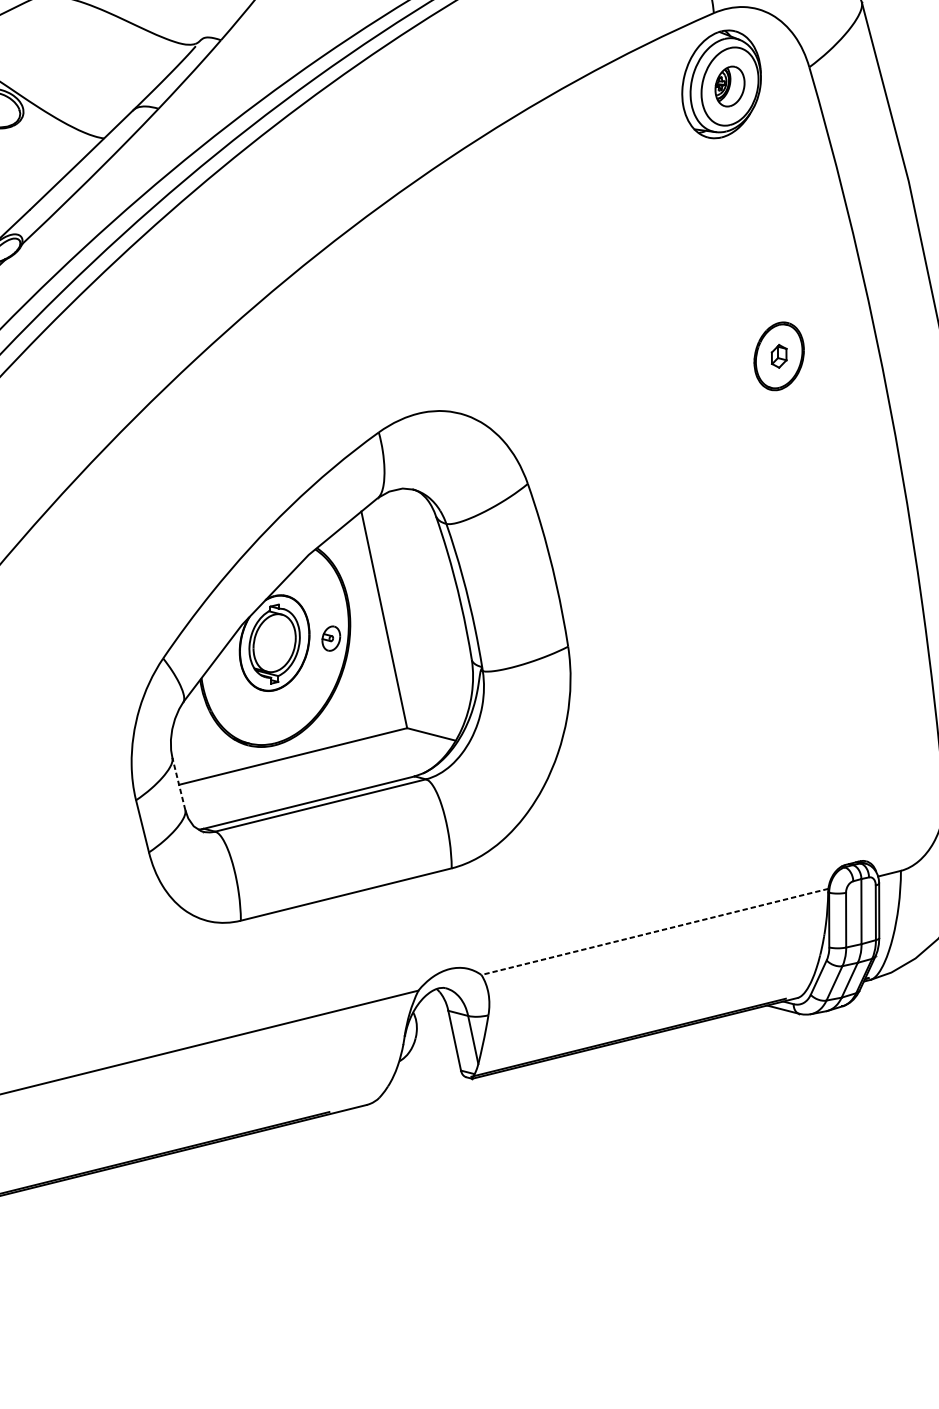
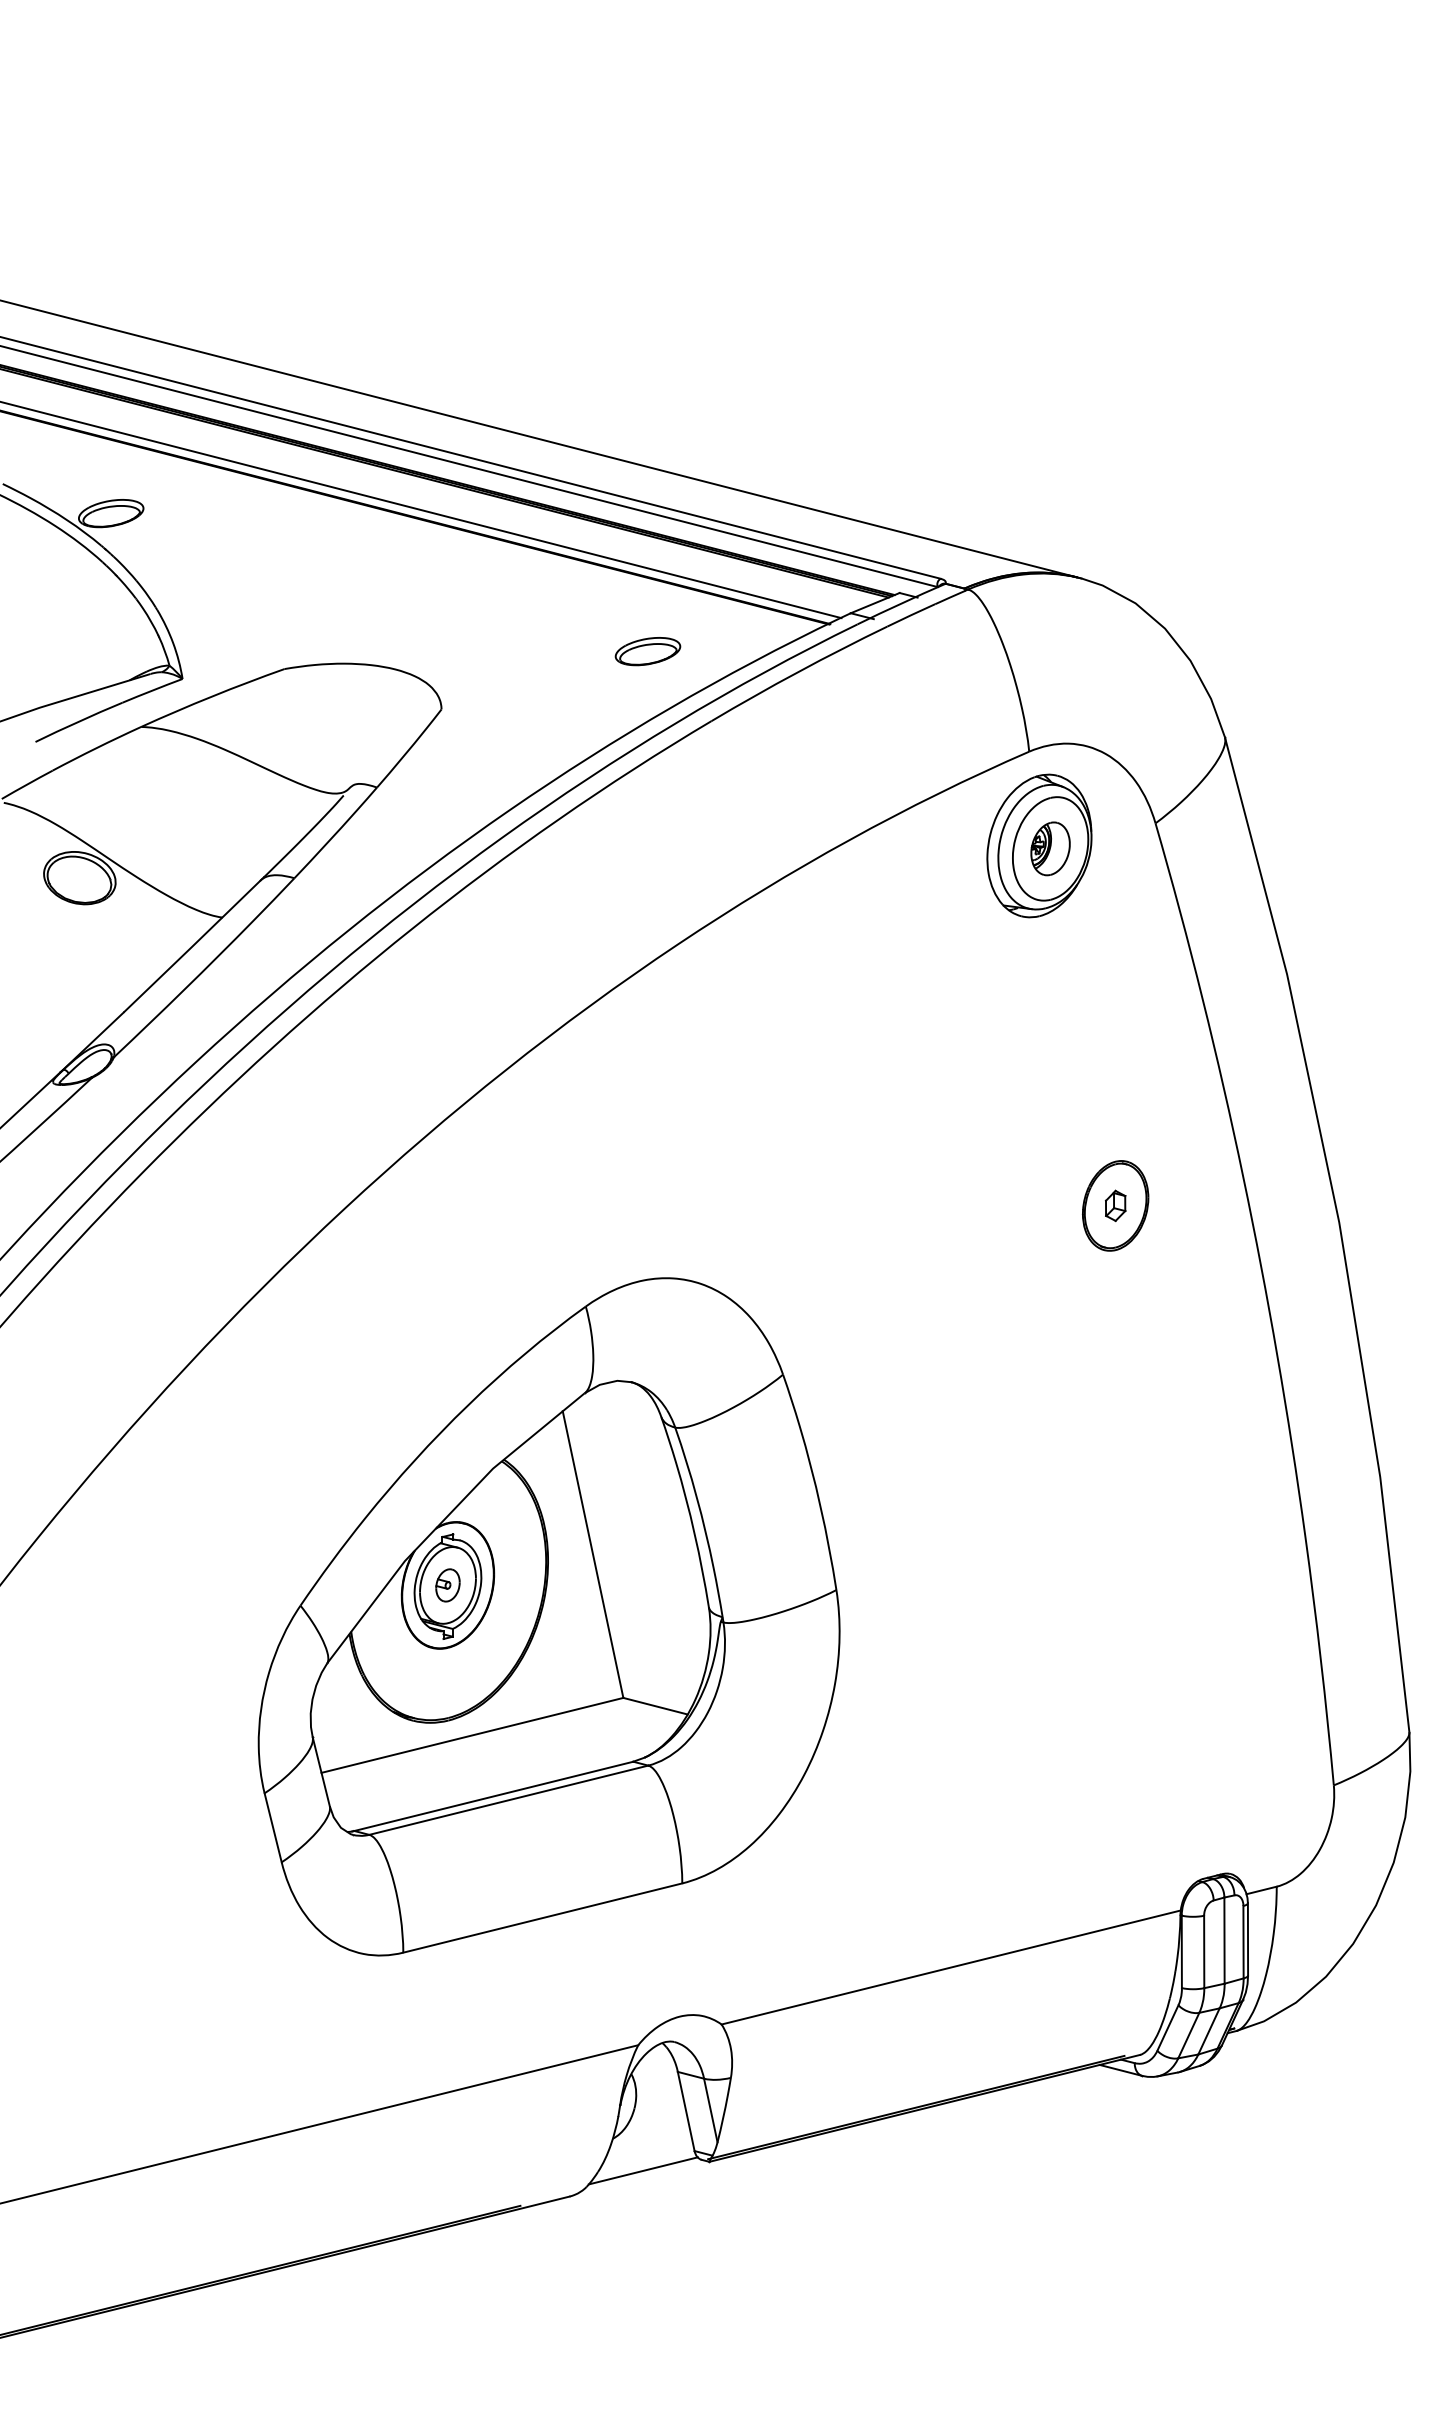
part: (330, 638) -> (447, 1585), moved
line: (179, 783) -> (321, 1771), dashed -> solid
line: (655, 931) -> (951, 1967), dashed -> solid
line: (421, 1085) -> (642, 2170), added

